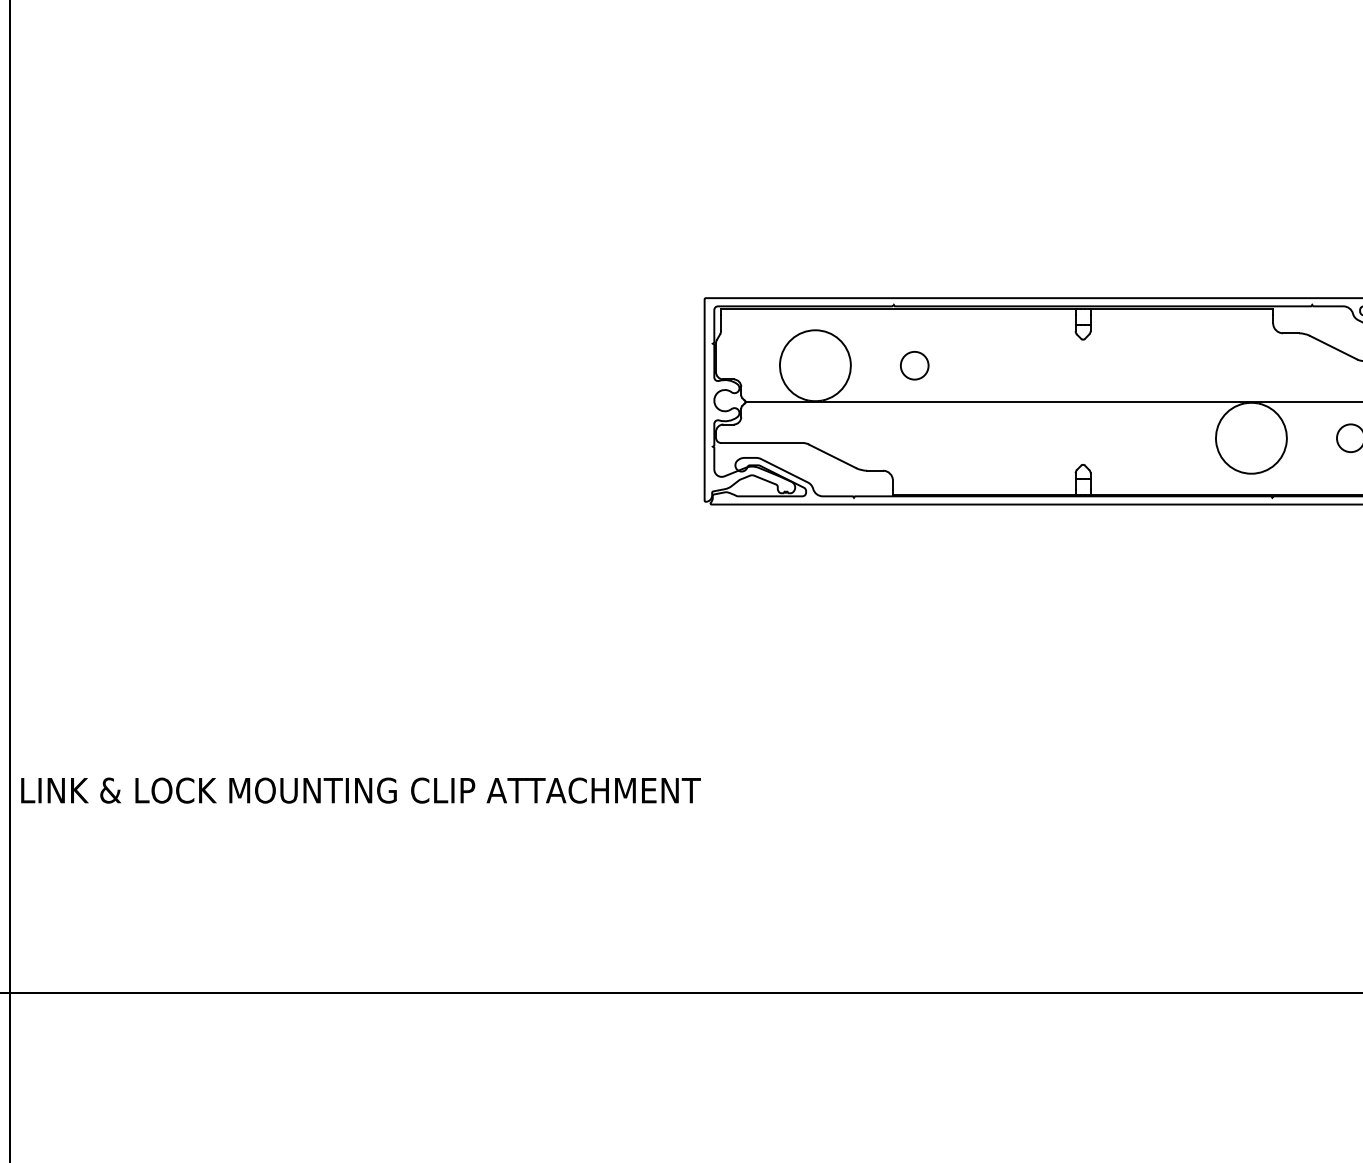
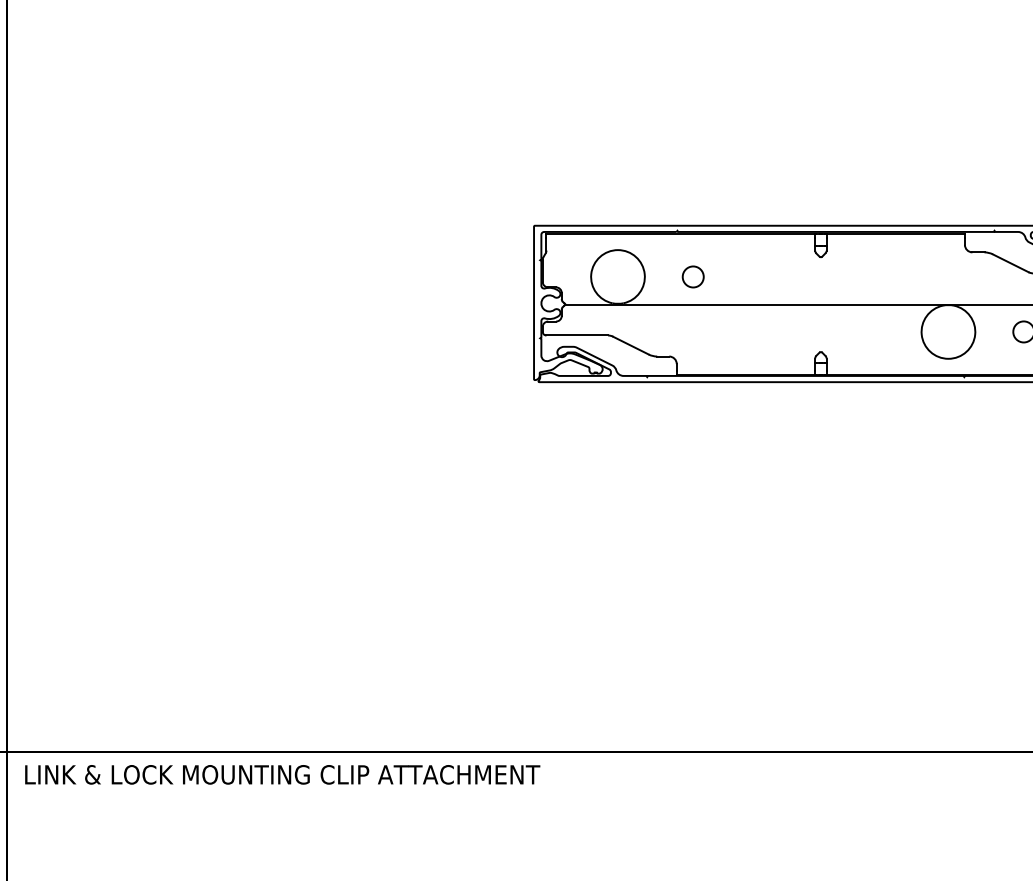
text: (360, 790) -> (282, 774), moved

